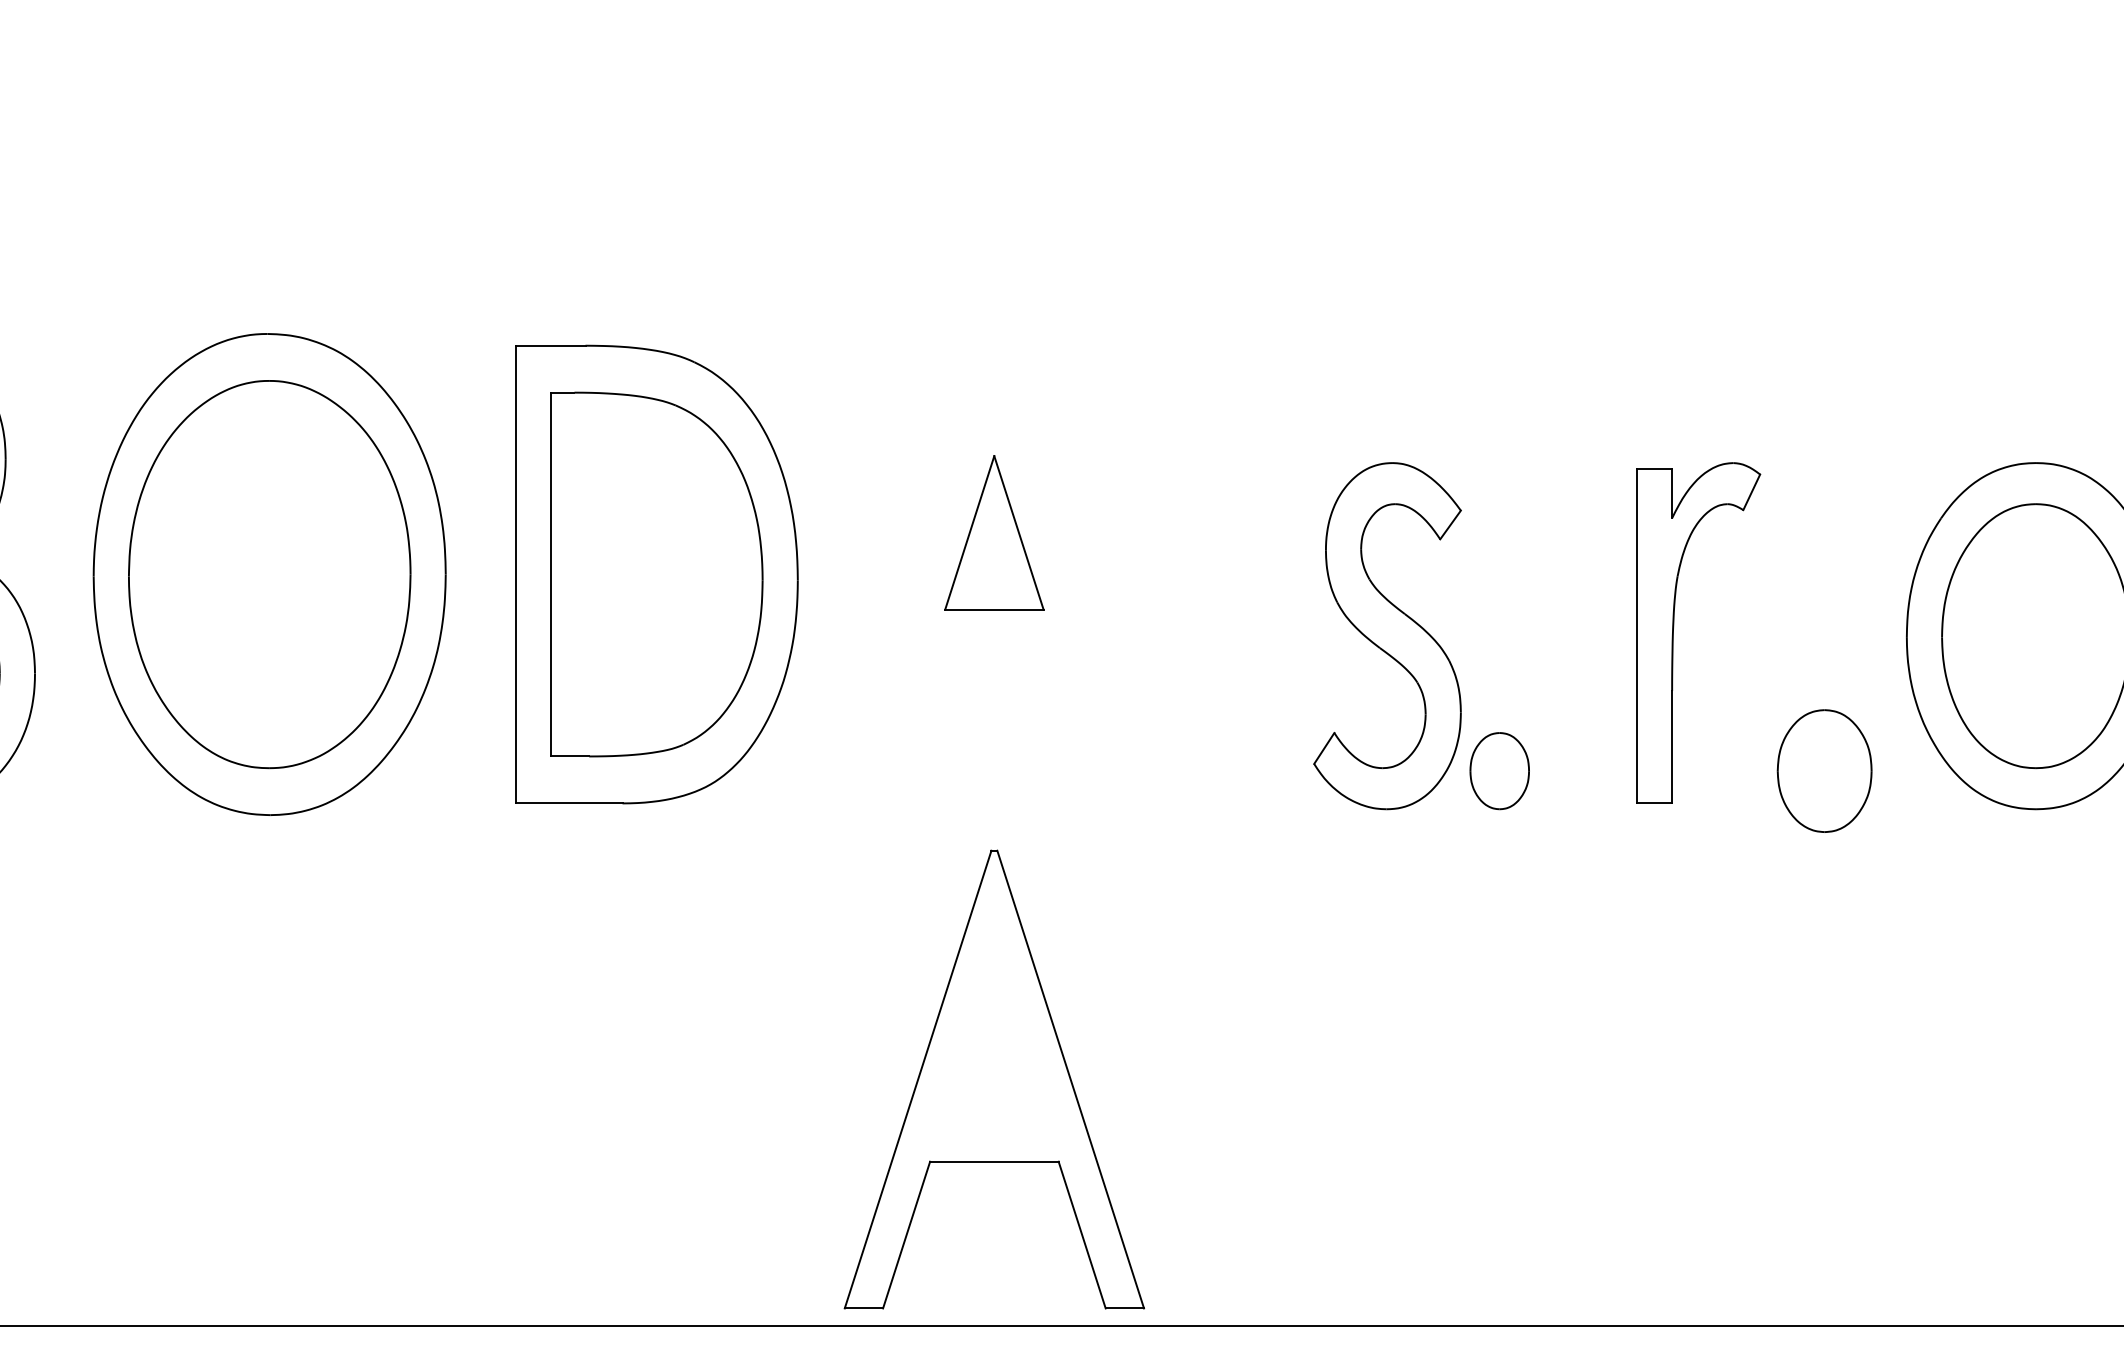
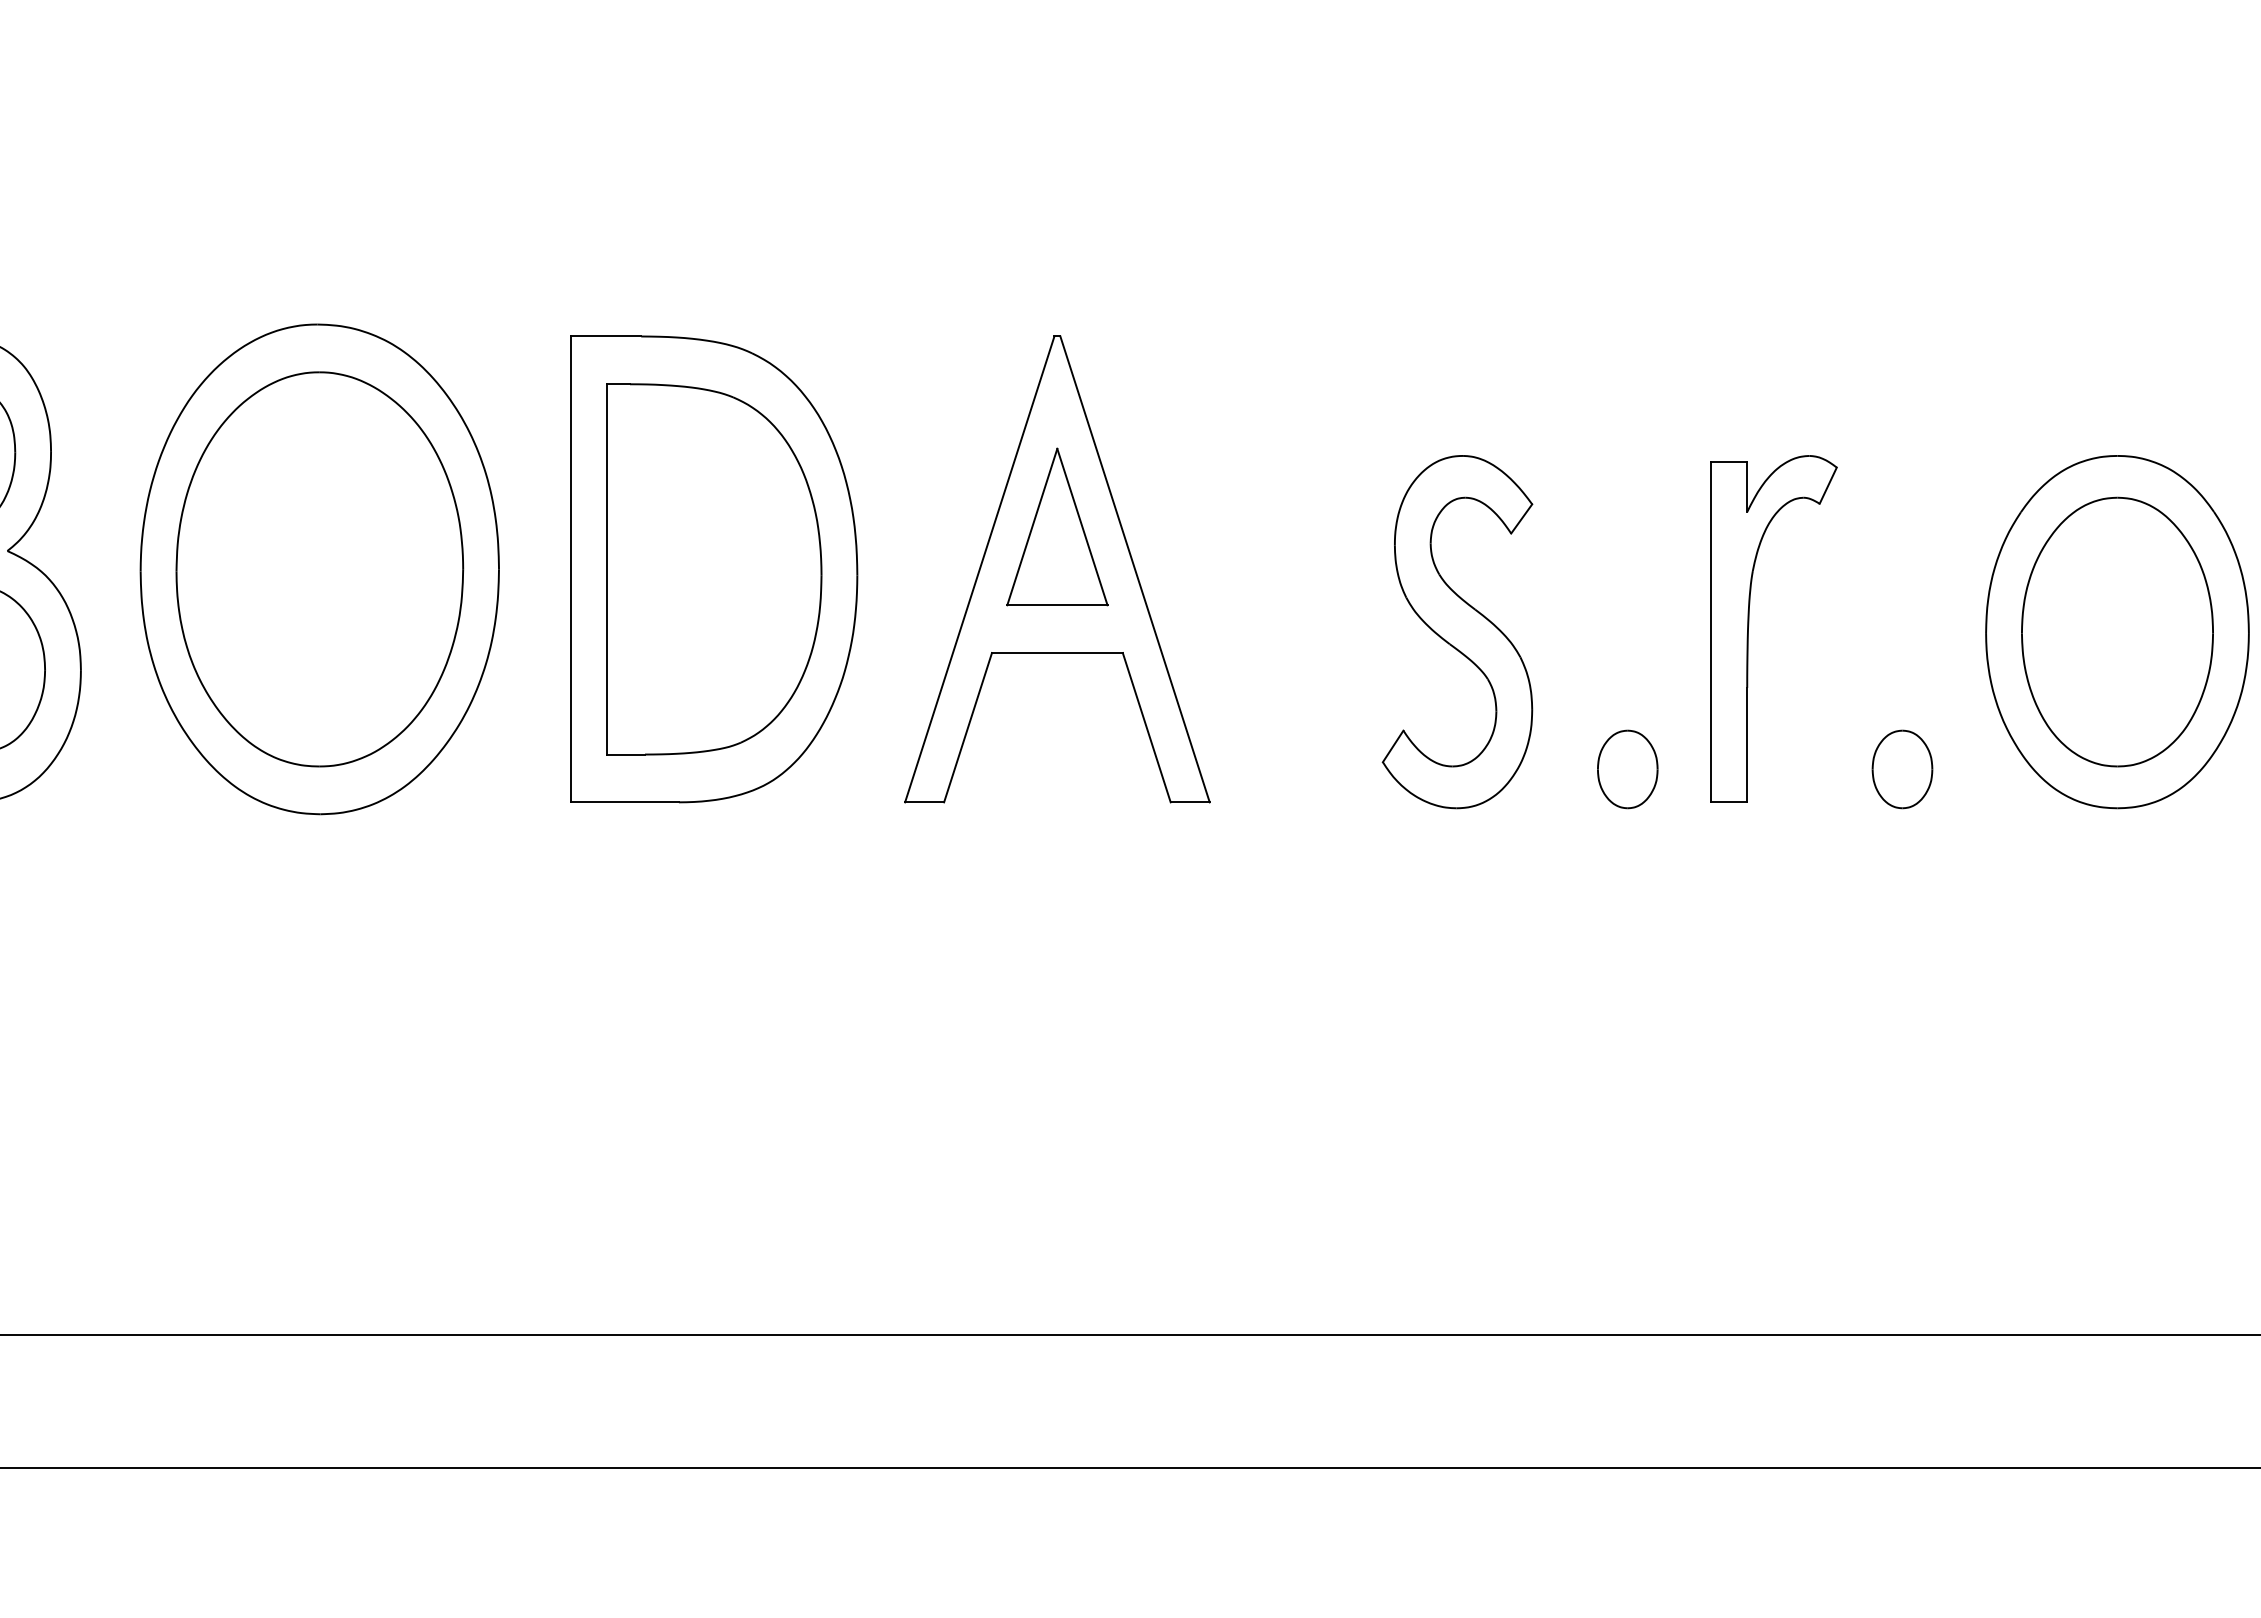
part: (1499, 771) -> (1627, 769), moved
part: (1824, 771) -> (1902, 769), size x0.62
part: (994, 1079) -> (1057, 569), moved

